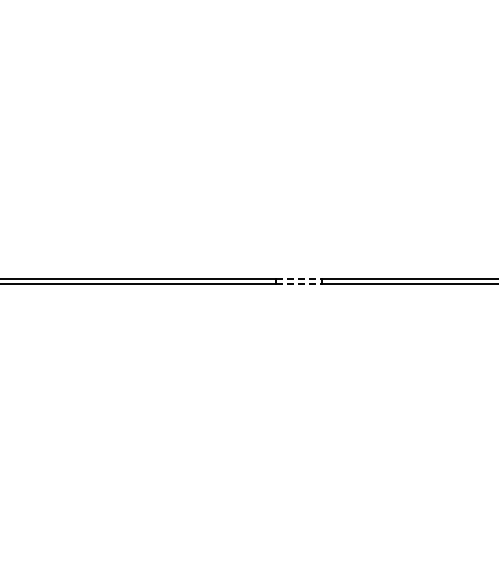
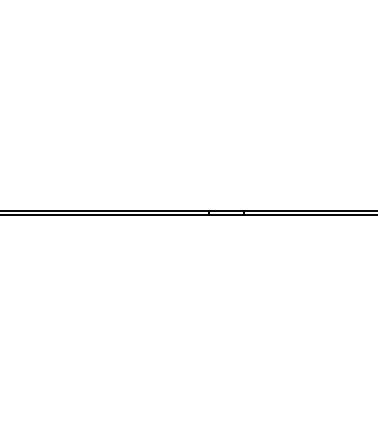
line: (299, 278) -> (226, 210), dashed -> solid
line: (299, 284) -> (226, 215), dashed -> solid

